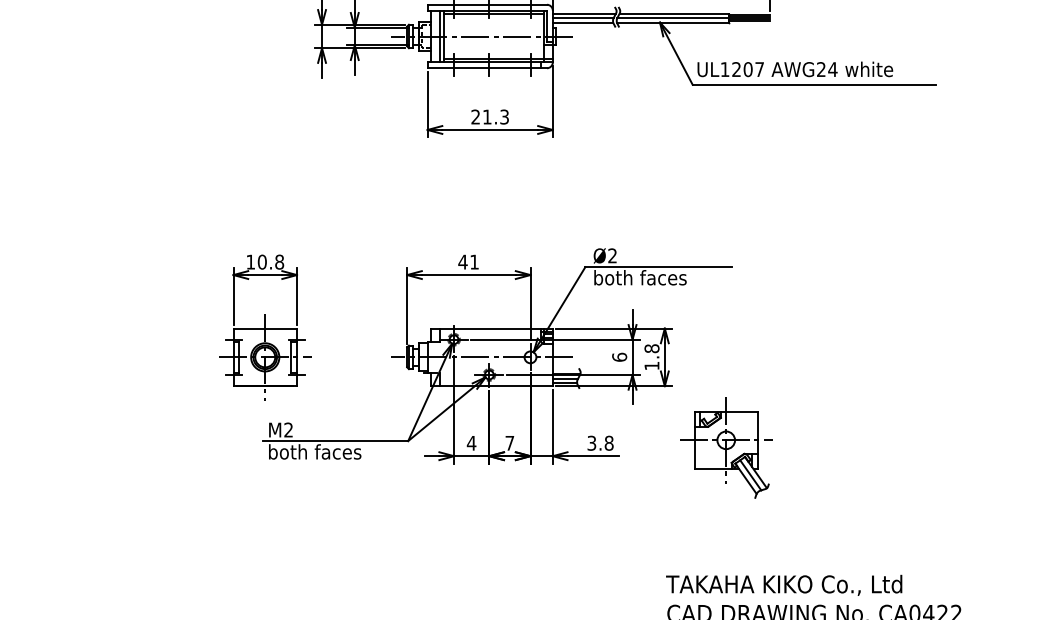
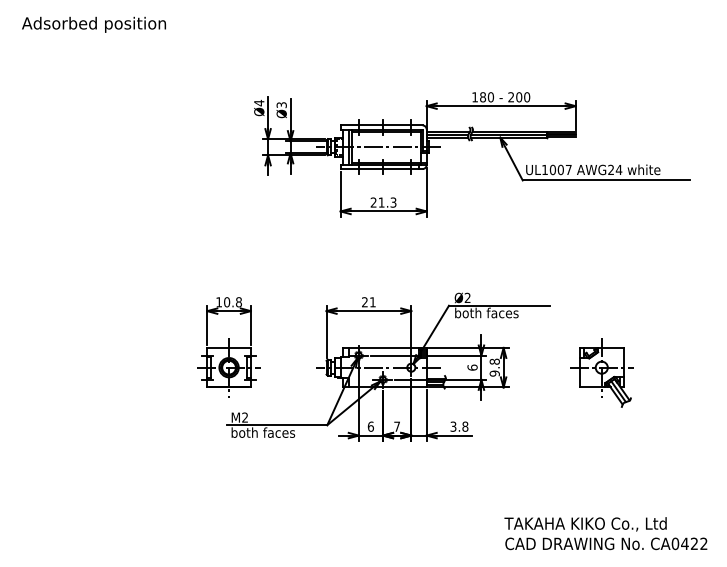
text: (735, 68) -> (552, 169), UL1207 -> UL1007
text: (462, 262) -> (364, 302), 41 -> 21
text: (651, 365) -> (494, 373), 1.8 -> 9.8
text: (471, 442) -> (370, 426), 4 -> 6
part: (725, 447) -> (601, 372), moved

